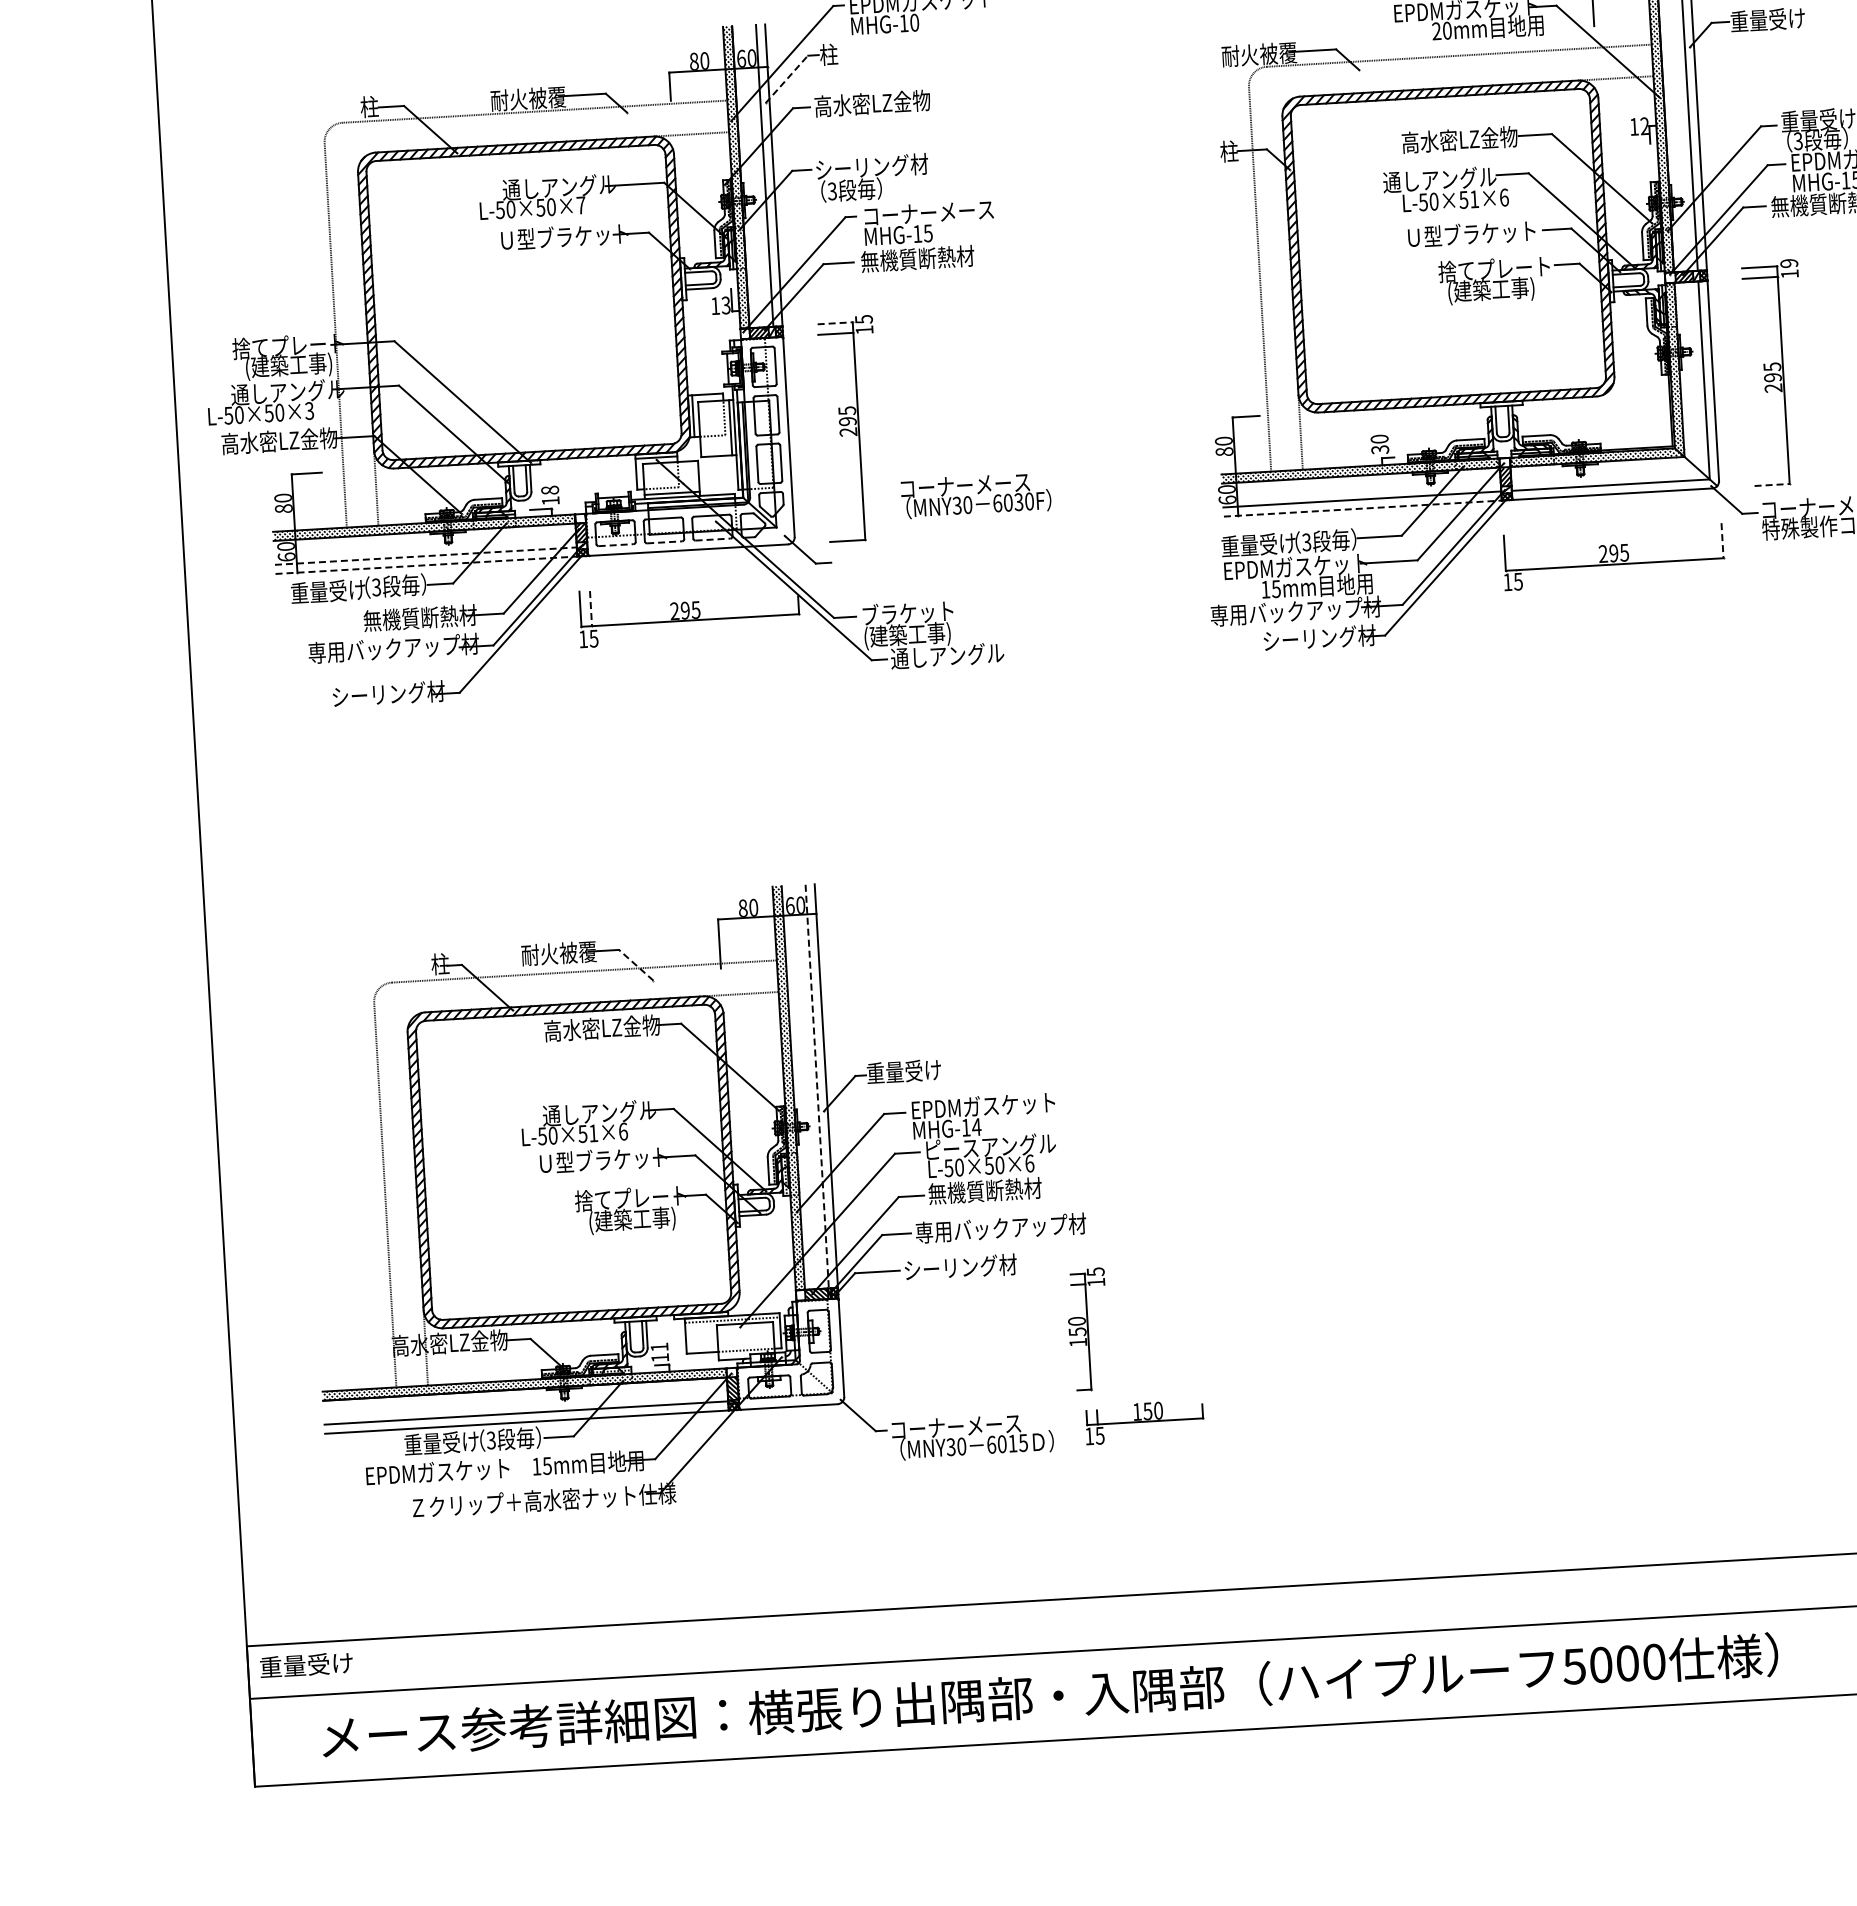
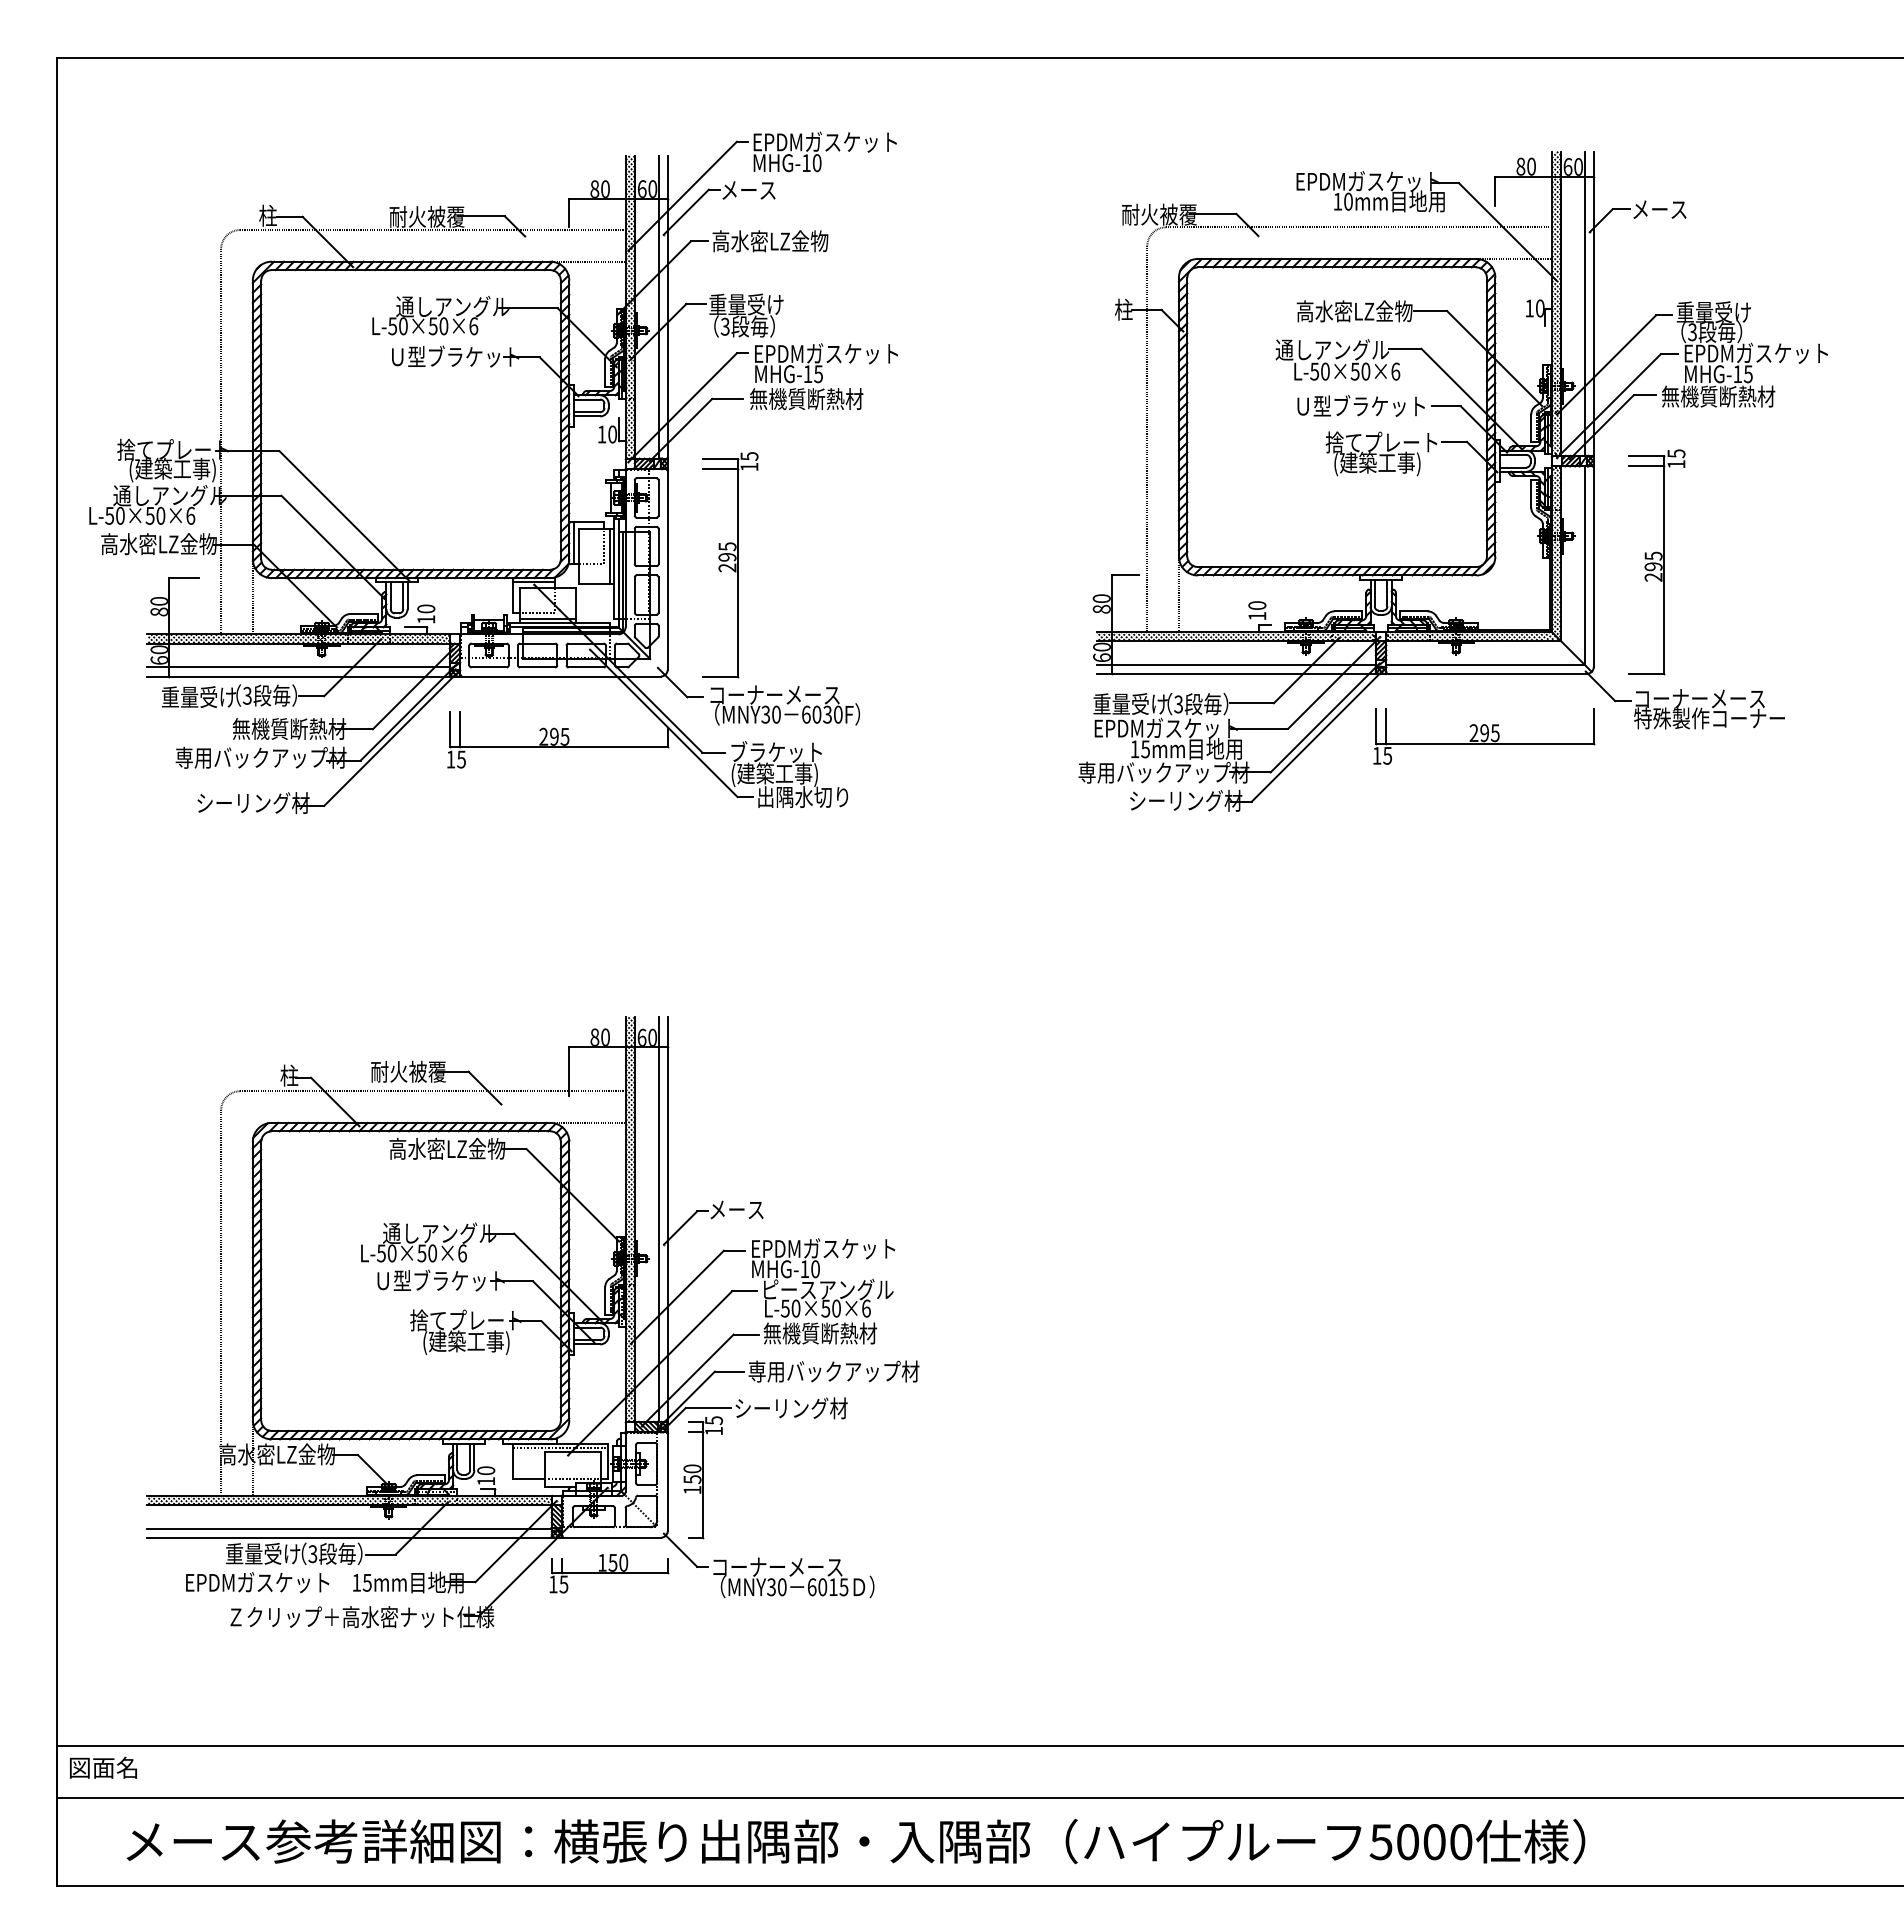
text: (1768, 20) -> (1669, 209), 重量受け -> メース
text: (1436, 31) -> (1337, 201), 20mm -> 10mm
text: (846, 53) -> (747, 189), 柱 -> メース
line: (787, 79) -> (686, 212), dashed -> solid
text: (1644, 126) -> (1539, 308), 12 -> 10
text: (871, 166) -> (765, 304), シーリング材 -> 重量受け
text: (1474, 199) -> (1365, 371), L-50×51×6 -> L-50×50×6
text: (580, 205) -> (473, 326), L-50×50×7 -> L-50×50×6
text: (934, 212) -> (826, 353), コーナーメース -> EPDMガスケット
text: (1789, 263) -> (1676, 453), 19 -> 15
text: (725, 305) -> (612, 434), 13 -> 10
line: (835, 323) -> (720, 458), dashed -> solid
text: (309, 410) -> (190, 515), L-50×50×3 -> L-50×50×6
text: (1380, 450) -> (1257, 616), 30 -> 10
line: (1772, 484) -> (1646, 673), dashed -> solid
text: (550, 489) -> (426, 608), 18 -> 10
text: (975, 495) -> (784, 705), moved
line: (1363, 508) -> (1237, 673), dashed -> solid
line: (713, 539) -> (586, 667), dashed -> solid
line: (1722, 540) -> (1593, 726), dashed -> solid
line: (664, 542) -> (537, 667), dashed -> solid
line: (616, 545) -> (489, 667), dashed -> solid
line: (1515, 552) -> (1386, 726), added
line: (426, 556) -> (299, 667), dashed -> solid
line: (427, 565) -> (299, 676), dashed -> solid
line: (591, 608) -> (460, 729), dashed -> solid
text: (947, 655) -> (813, 796), 通しアングル -> 出隅水切り
line: (635, 964) -> (484, 1087), dashed -> solid
text: (904, 1071) -> (746, 1209), 重量受け -> メース
line: (817, 1087) -> (658, 1220), dashed -> solid
text: (976, 1127) -> (815, 1269), MHG-14 -> MHG-10
text: (593, 1133) -> (432, 1253), L-50×51×6 -> L-50×50×6
part: (1087, 1329) -> (702, 1477), moved
text: (659, 1347) -> (486, 1470), 11 -> 10
part: (1144, 1422) -> (609, 1573), moved
text: (306, 1664) -> (115, 1767), 重量受け -> 図面名

